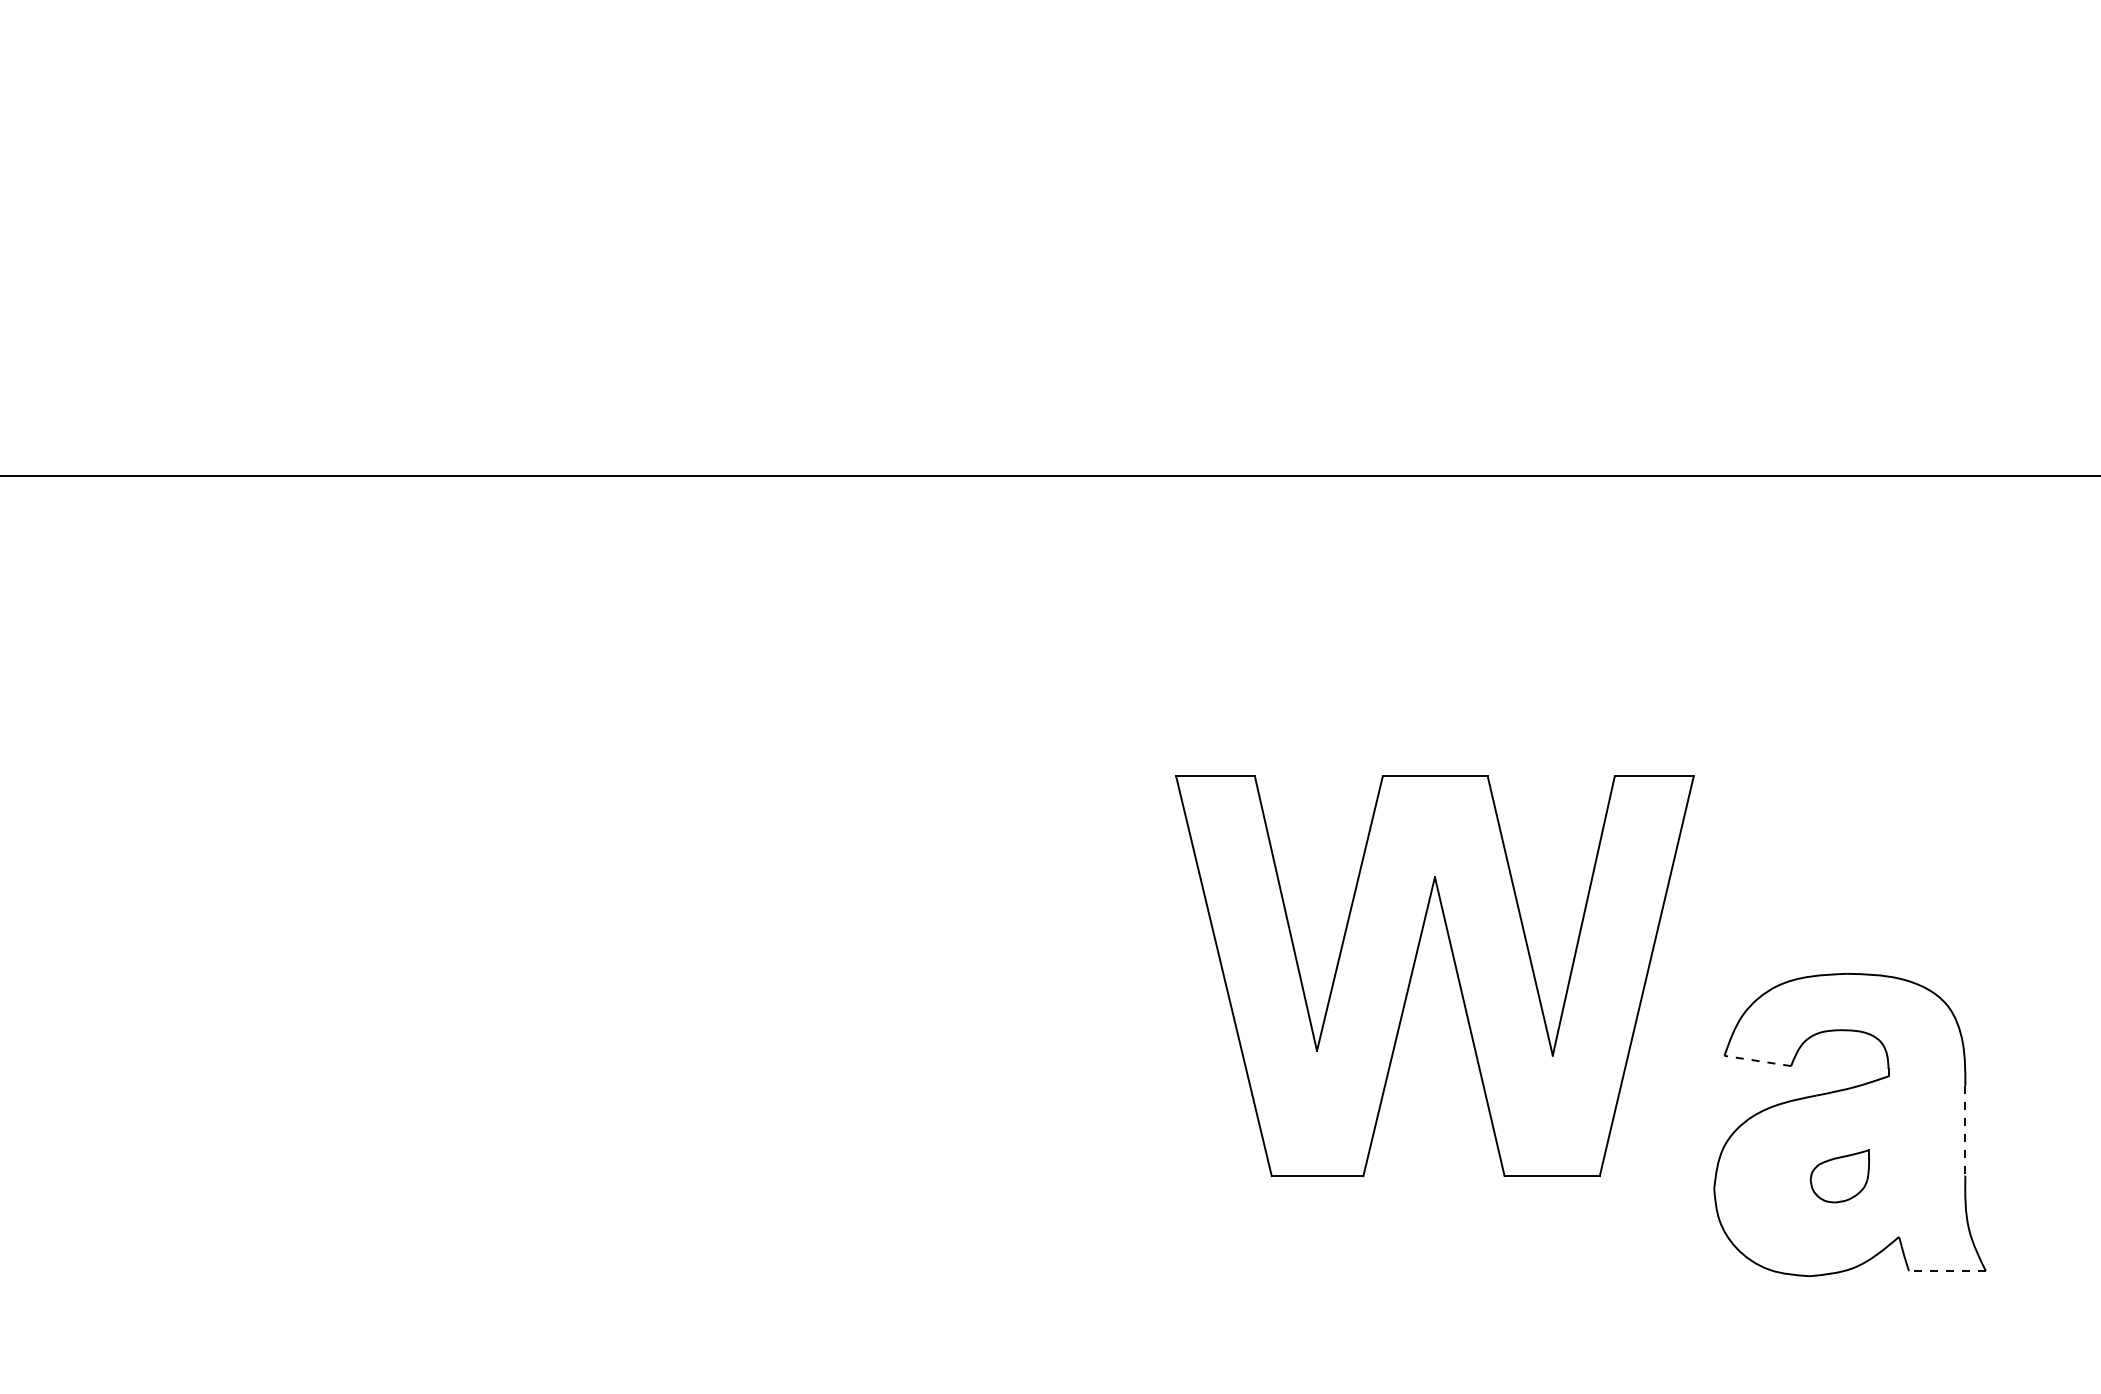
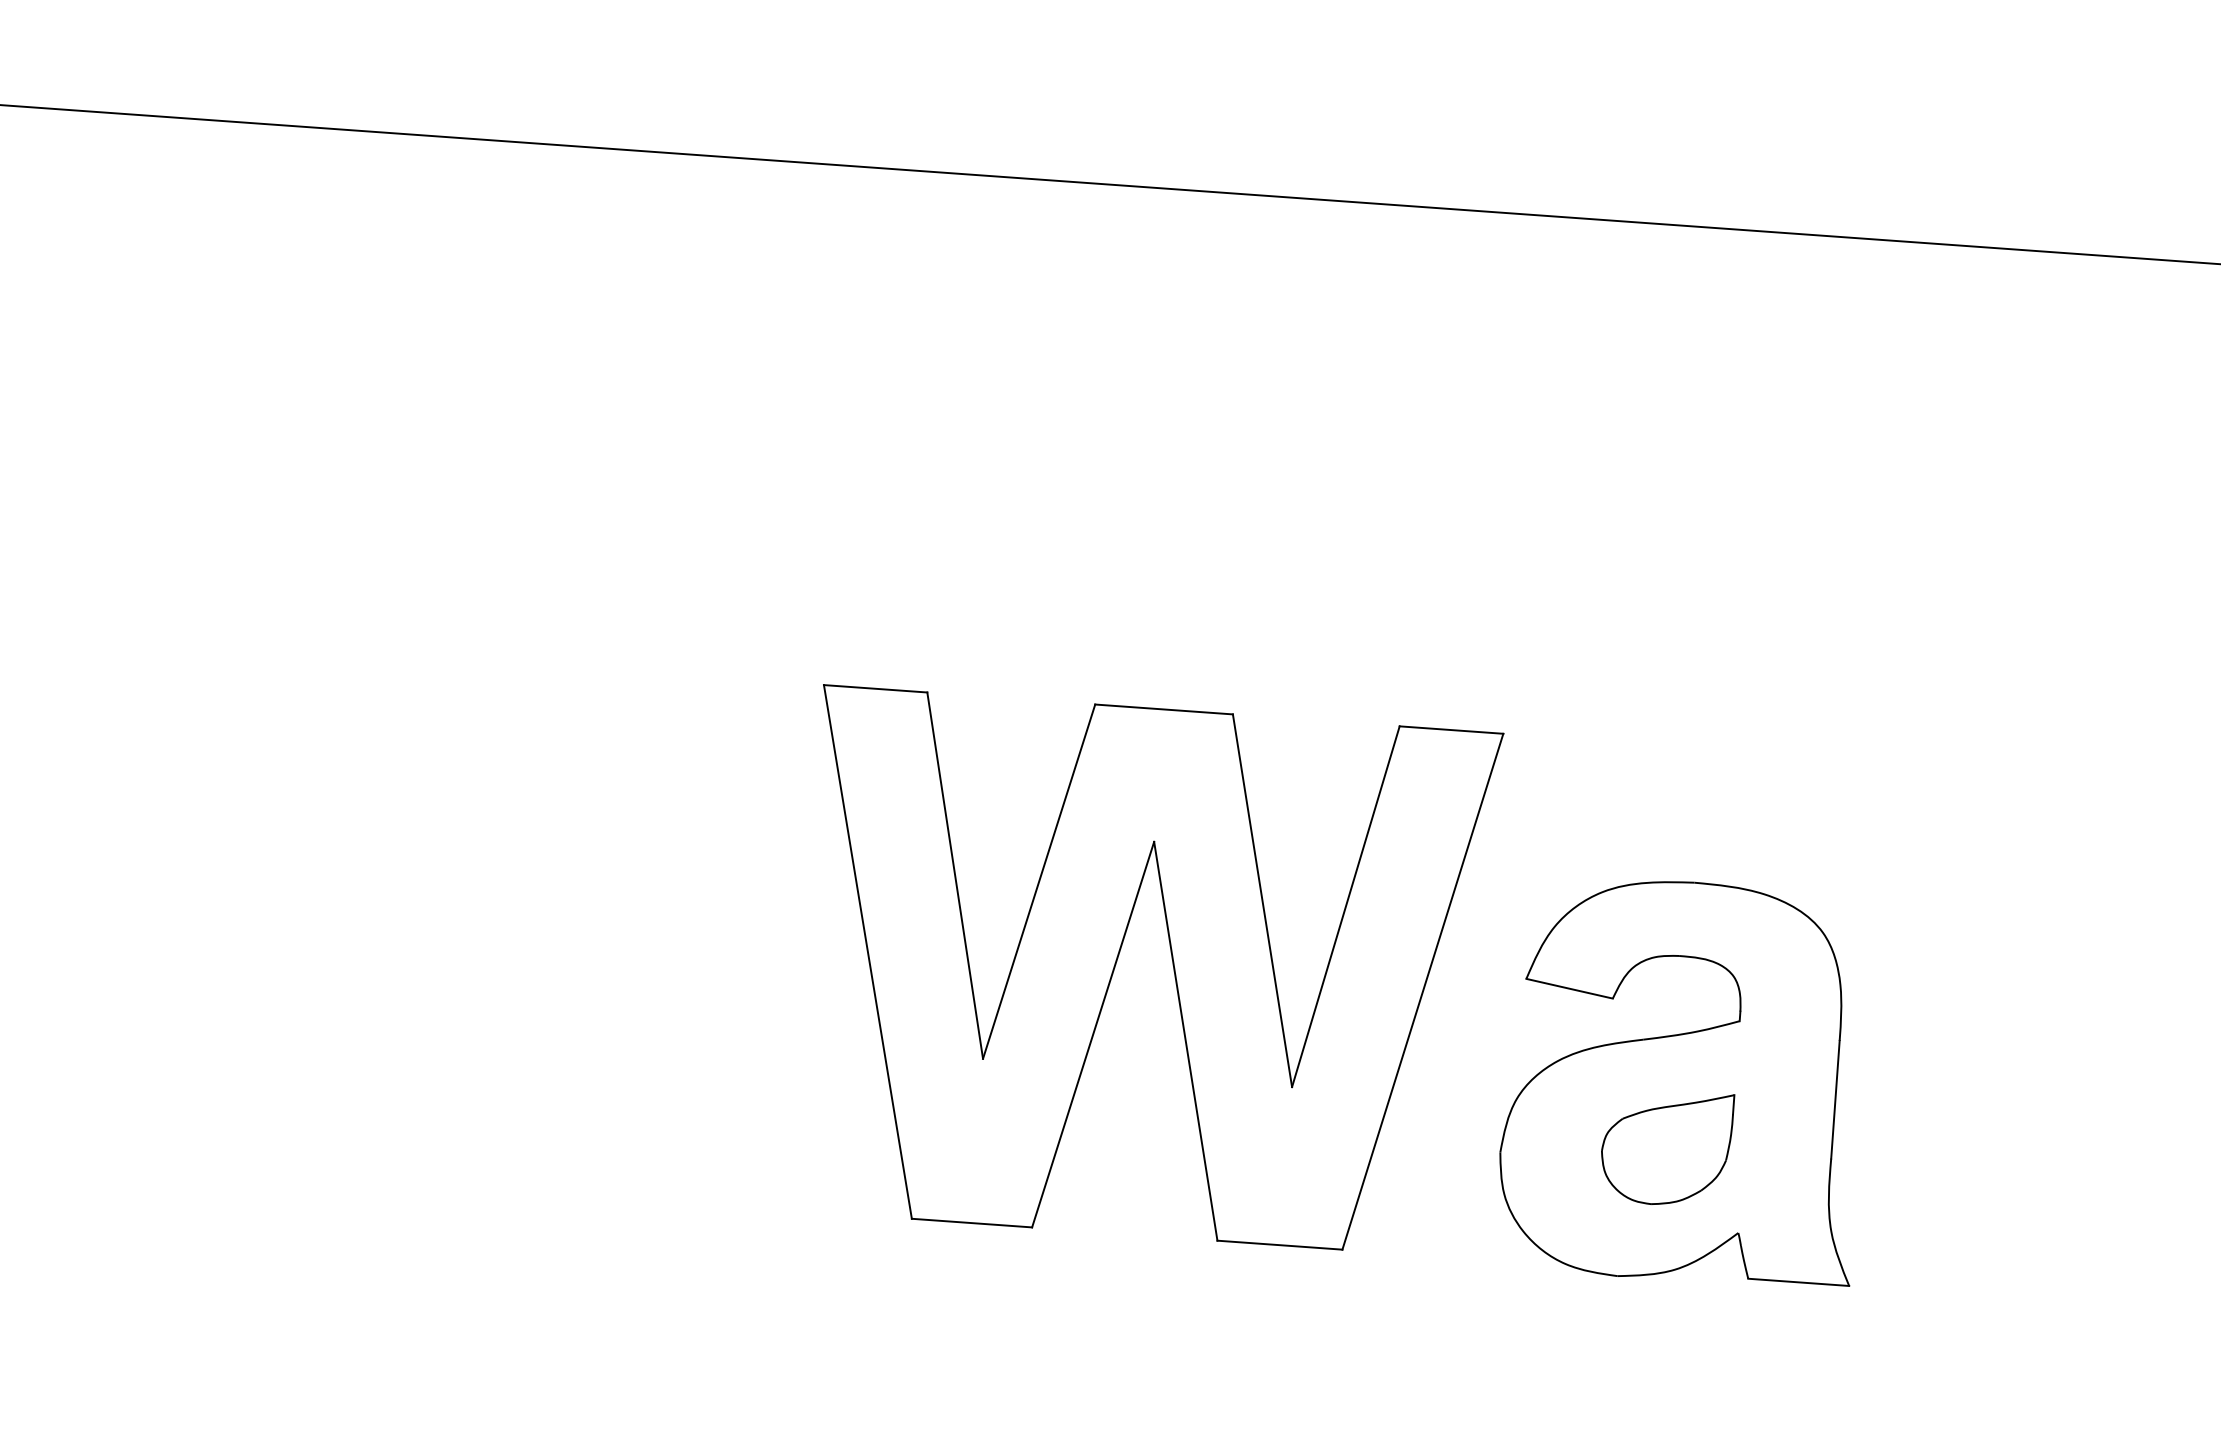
part: (1413, 972) -> (1117, 964), moved
line: (1757, 1060) -> (1569, 988), dashed -> solid
line: (1965, 1130) -> (1835, 1099), dashed -> solid
part: (1839, 1176) -> (1665, 1148), size x1.67
line: (1946, 1271) -> (1797, 1282), dashed -> solid

